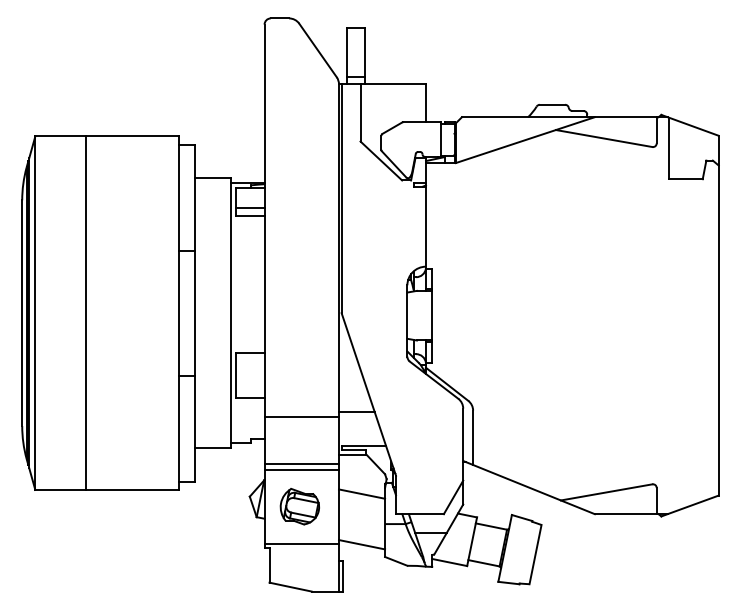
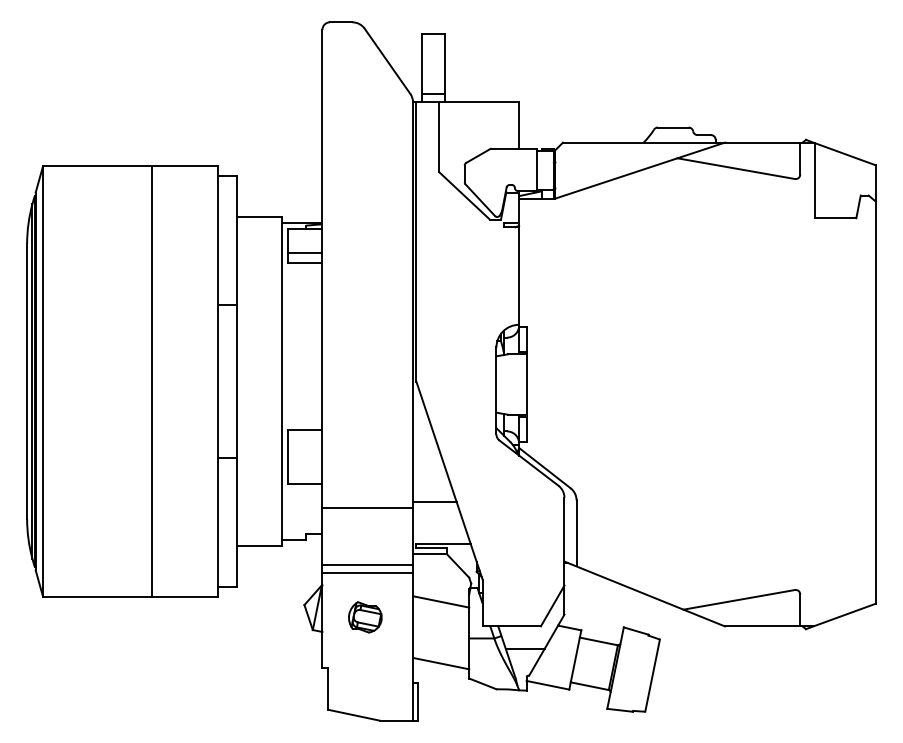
line: (86, 312) -> (152, 380), moved
part: (299, 506) -> (364, 617), size x0.7
line: (301, 544) -> (367, 663), removed

